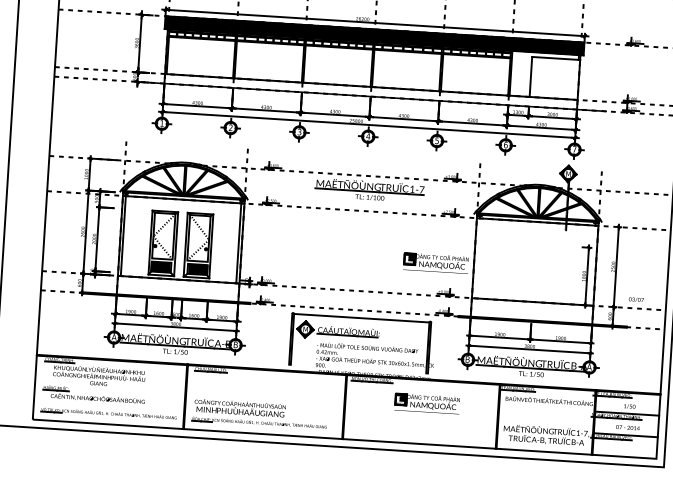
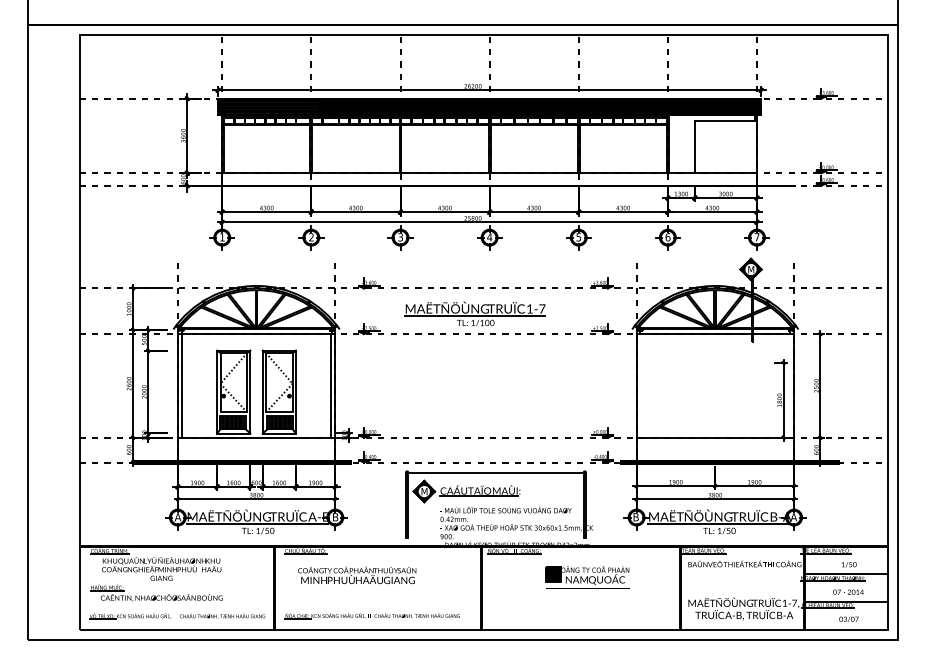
part: (369, 190) -> (474, 313), moved
part: (436, 263) -> (587, 395), removed
text: (636, 299) -> (848, 618), moved
text: (240, 407) -> (357, 574), moved

